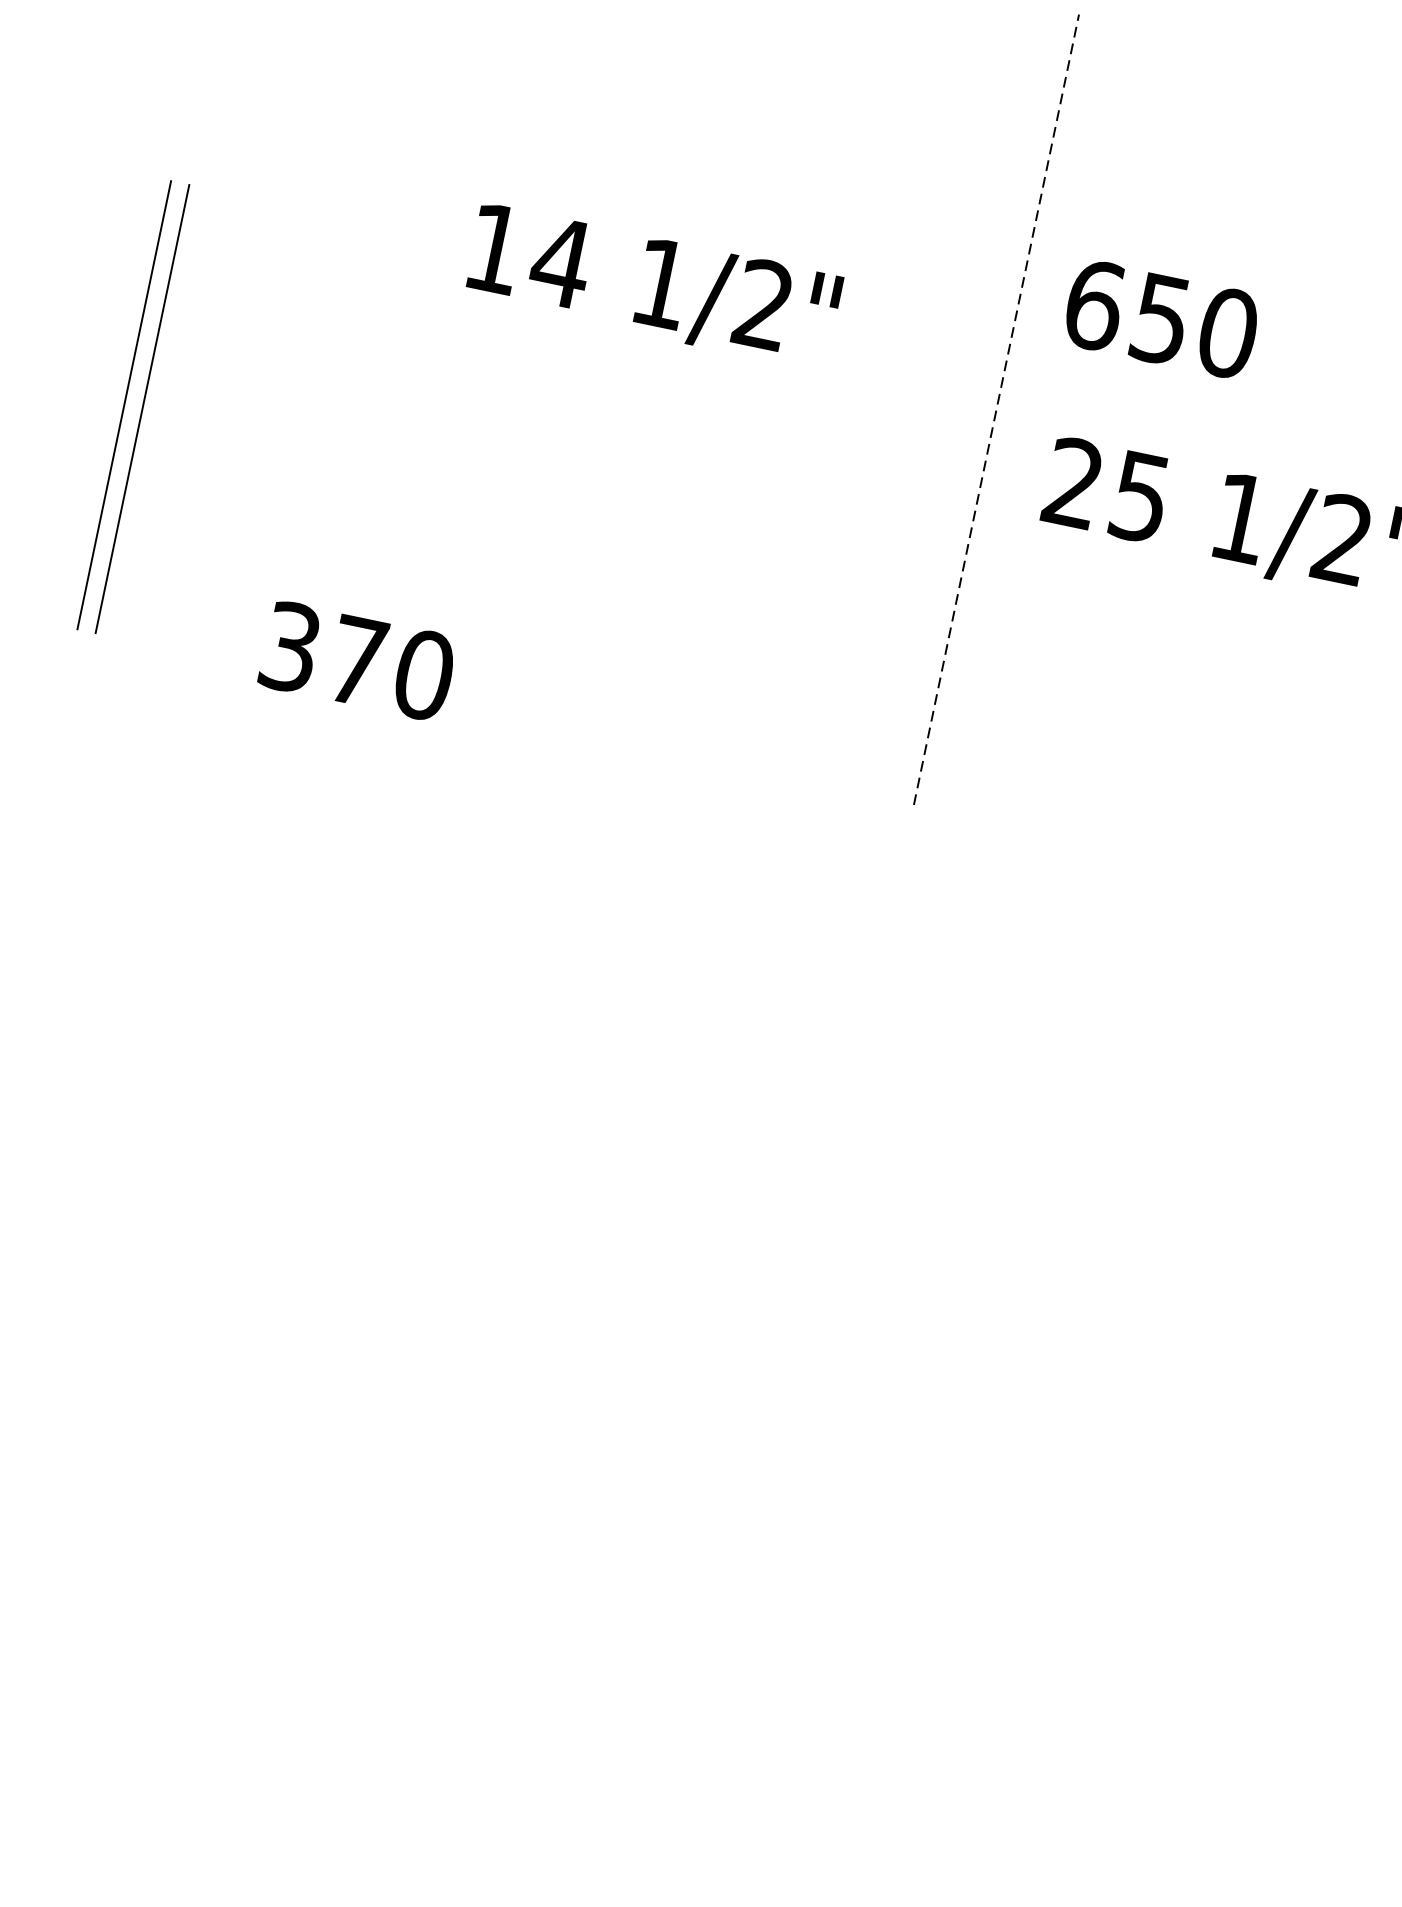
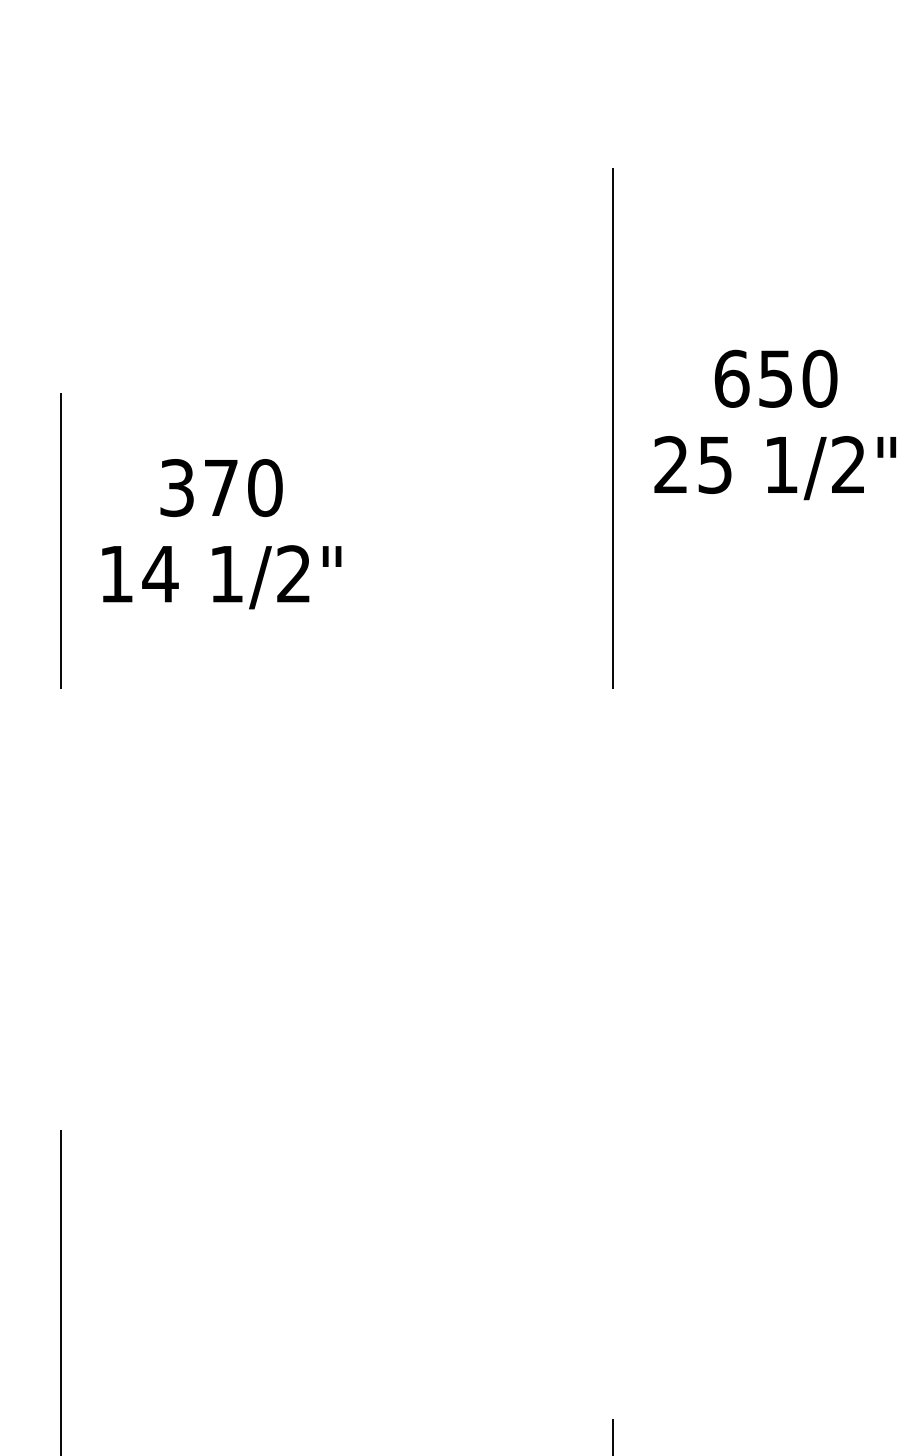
text: (652, 286) -> (221, 577), moved
text: (1160, 318) -> (775, 378), moved
line: (141, 408) -> (72, 540), removed
line: (996, 409) -> (612, 428), dashed -> solid
text: (357, 662) -> (221, 488), moved

